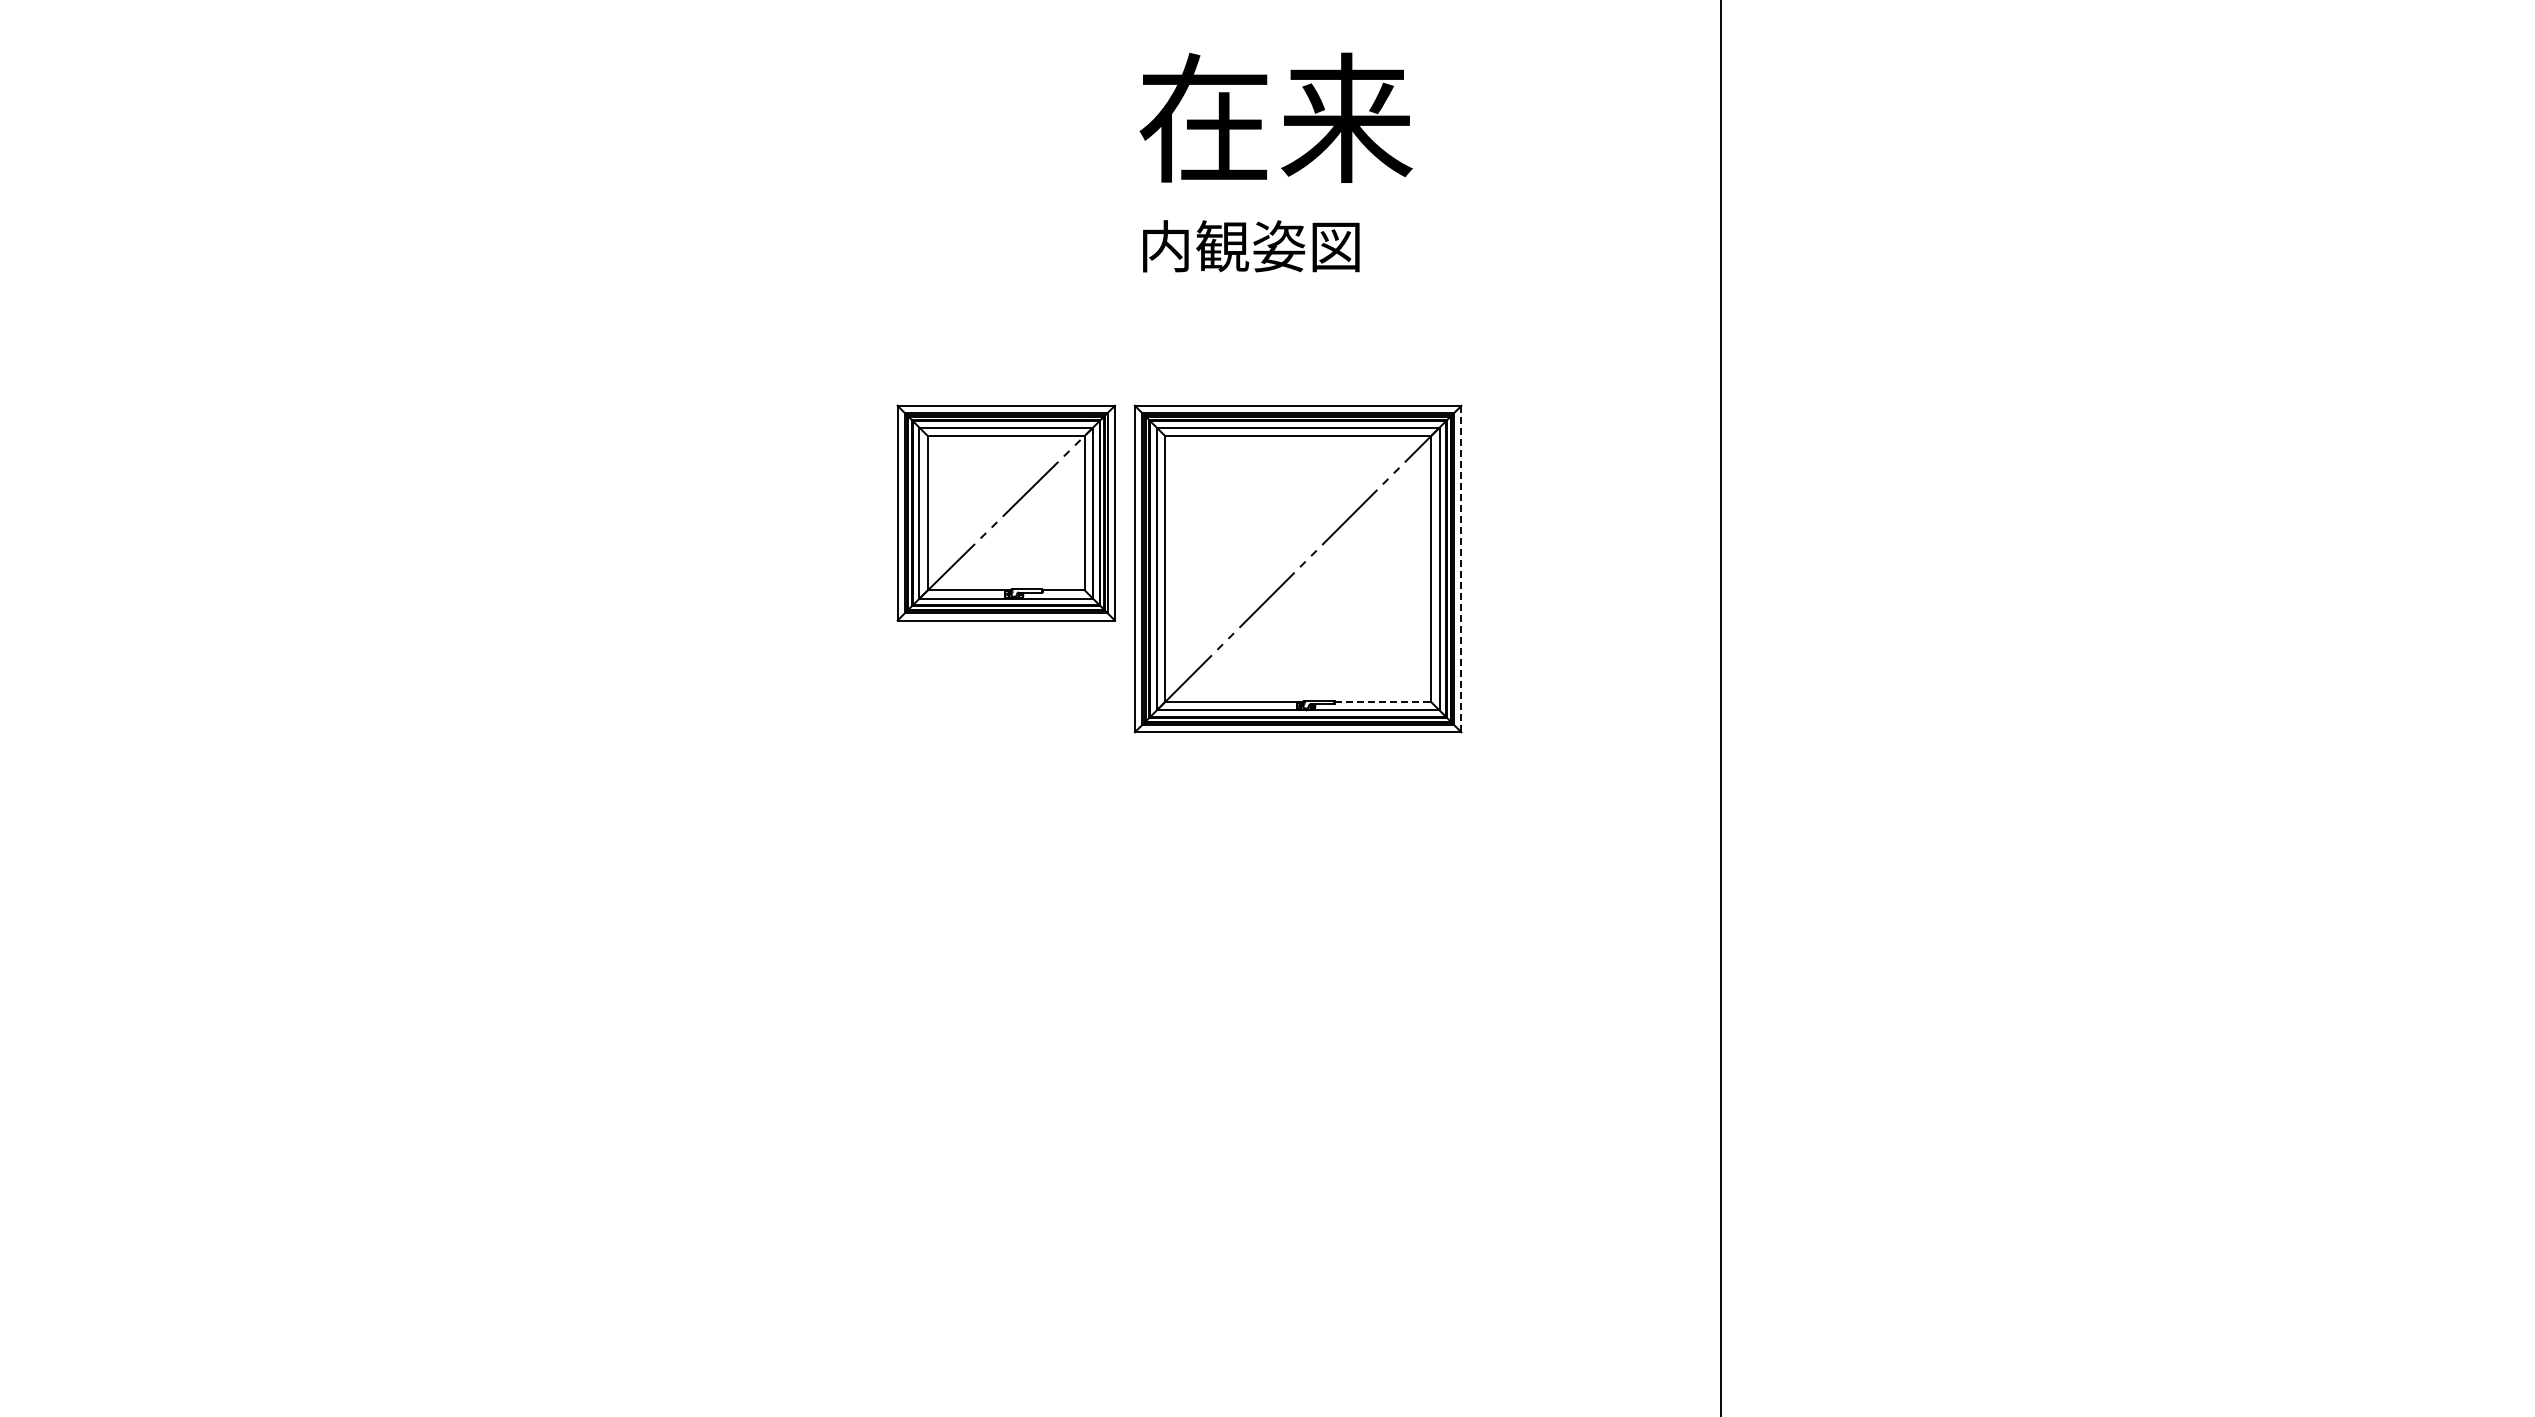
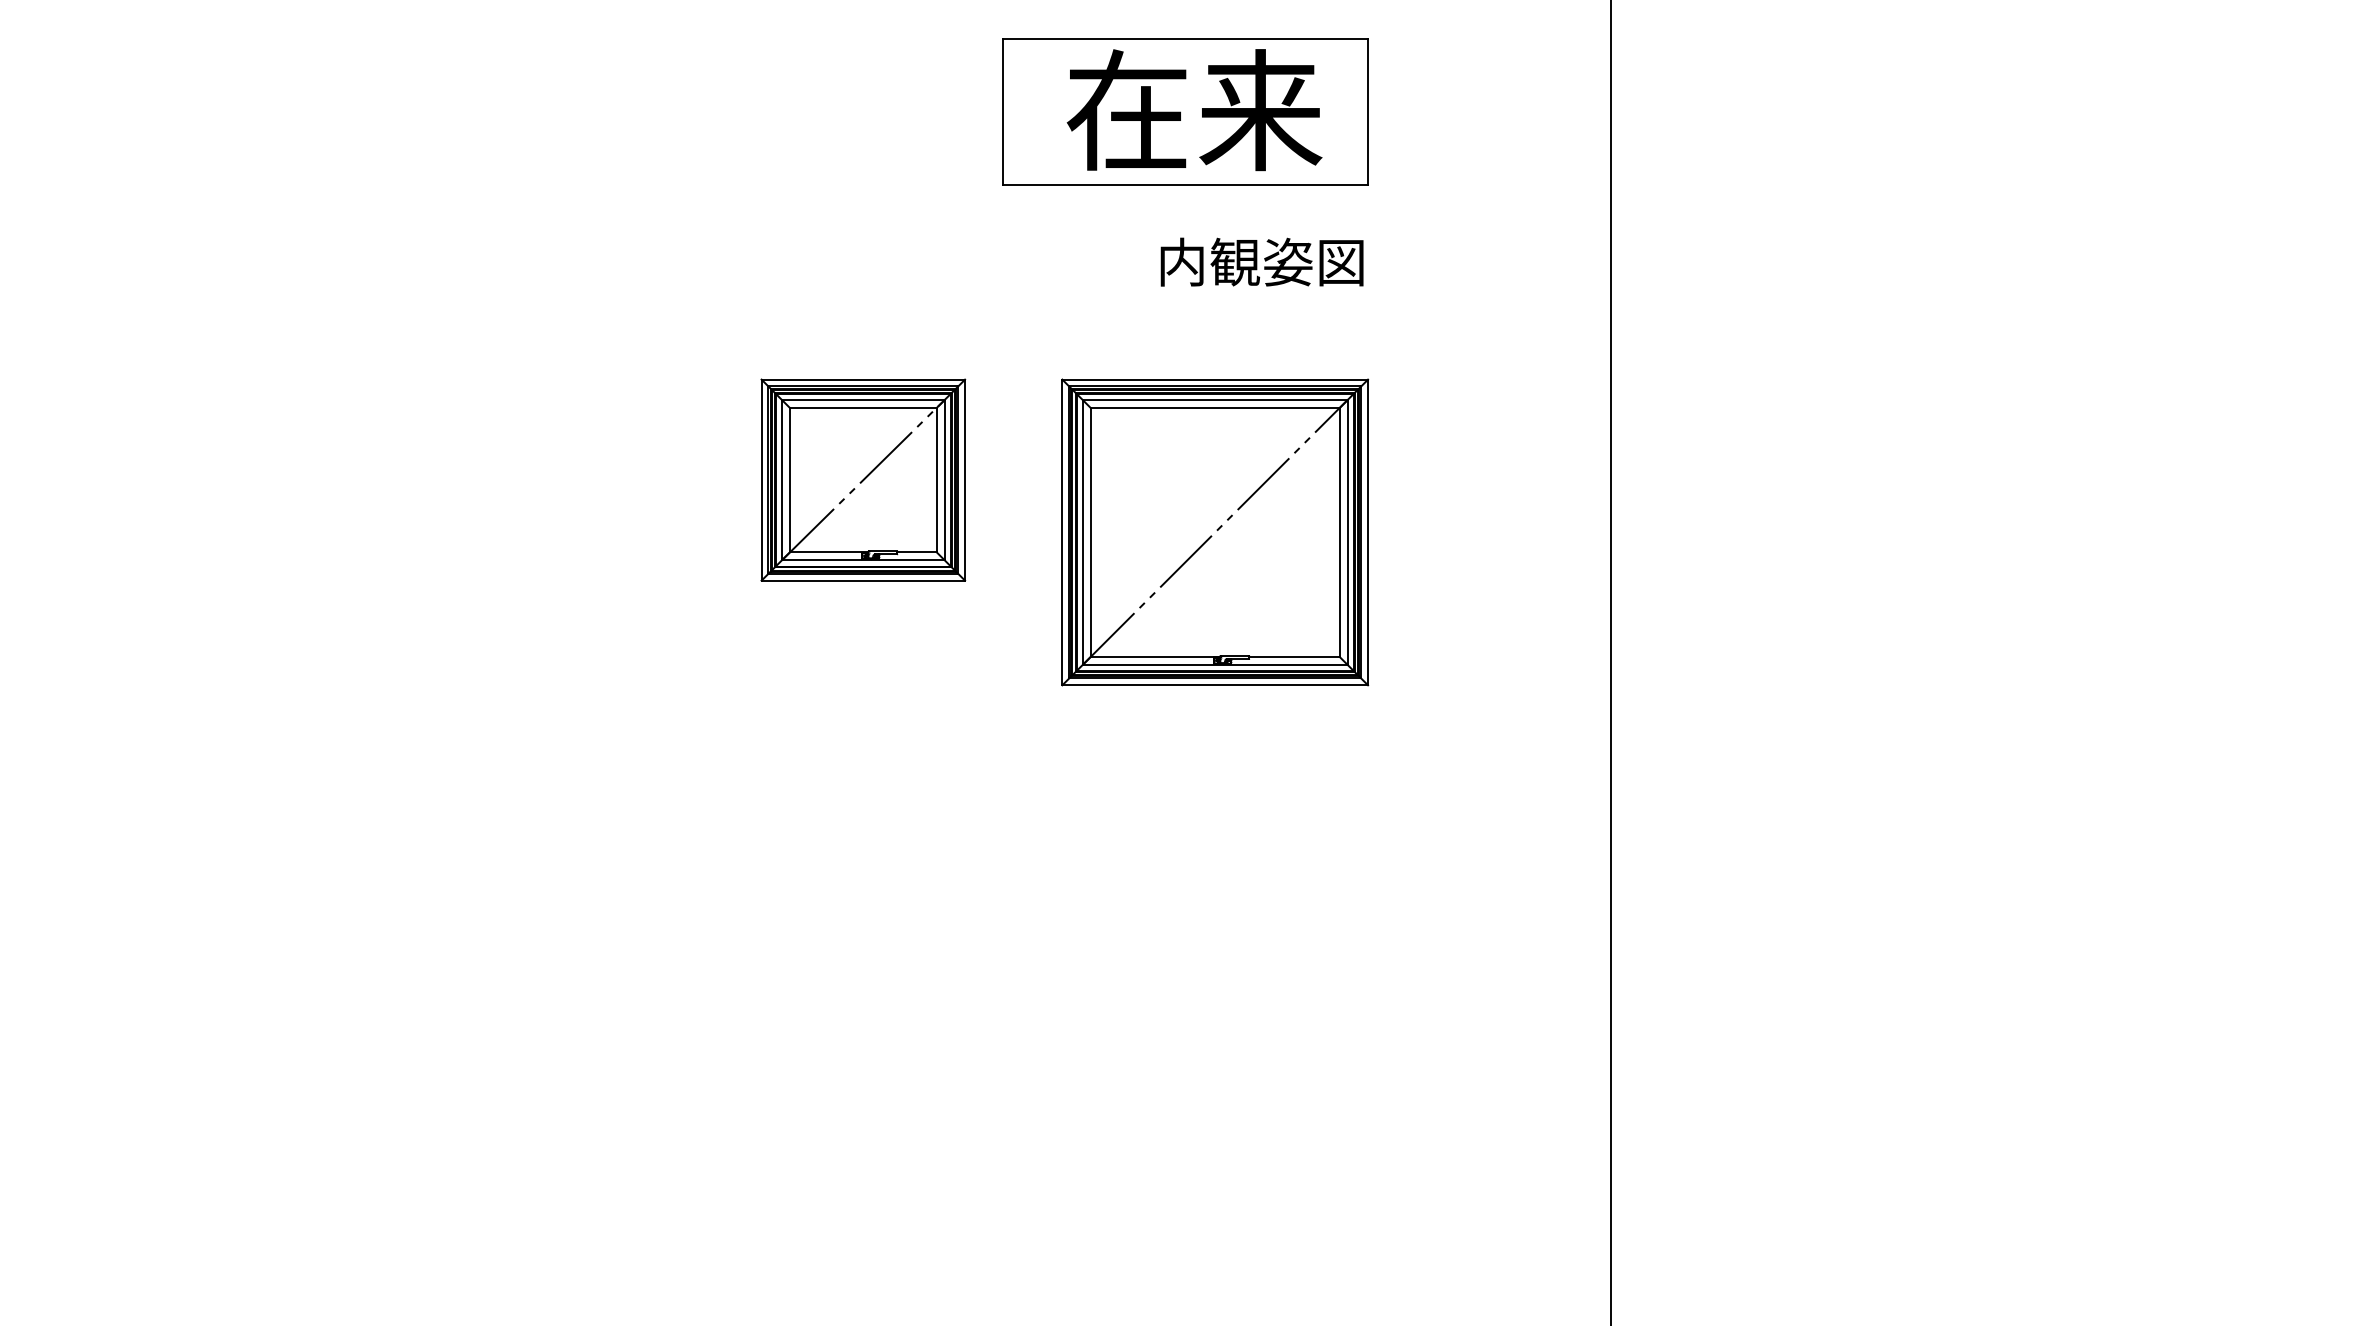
part: (1265, 119) -> (1184, 111), added
text: (1251, 246) -> (1262, 262), moved
part: (1005, 512) -> (862, 479), moved
line: (1461, 568) -> (1368, 531), dashed -> solid
line: (1383, 702) -> (1295, 657), dashed -> solid

